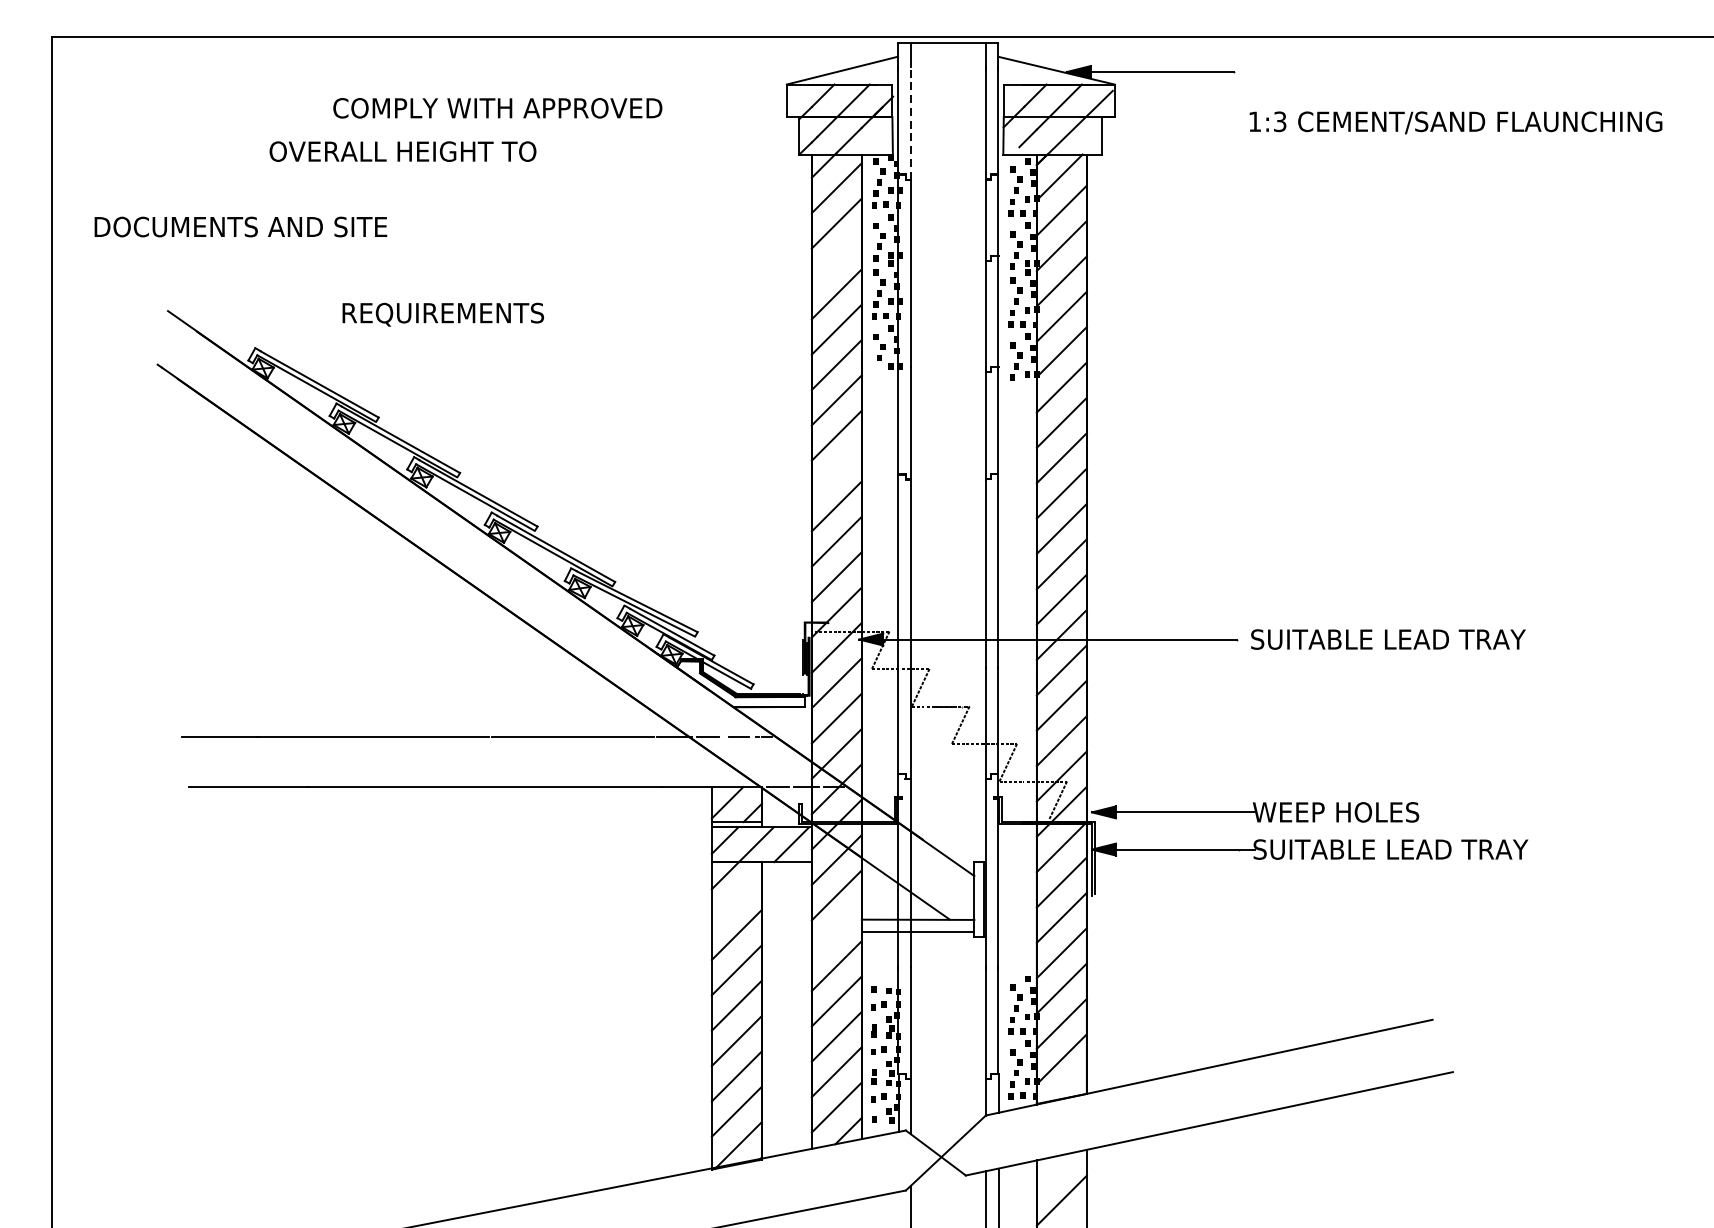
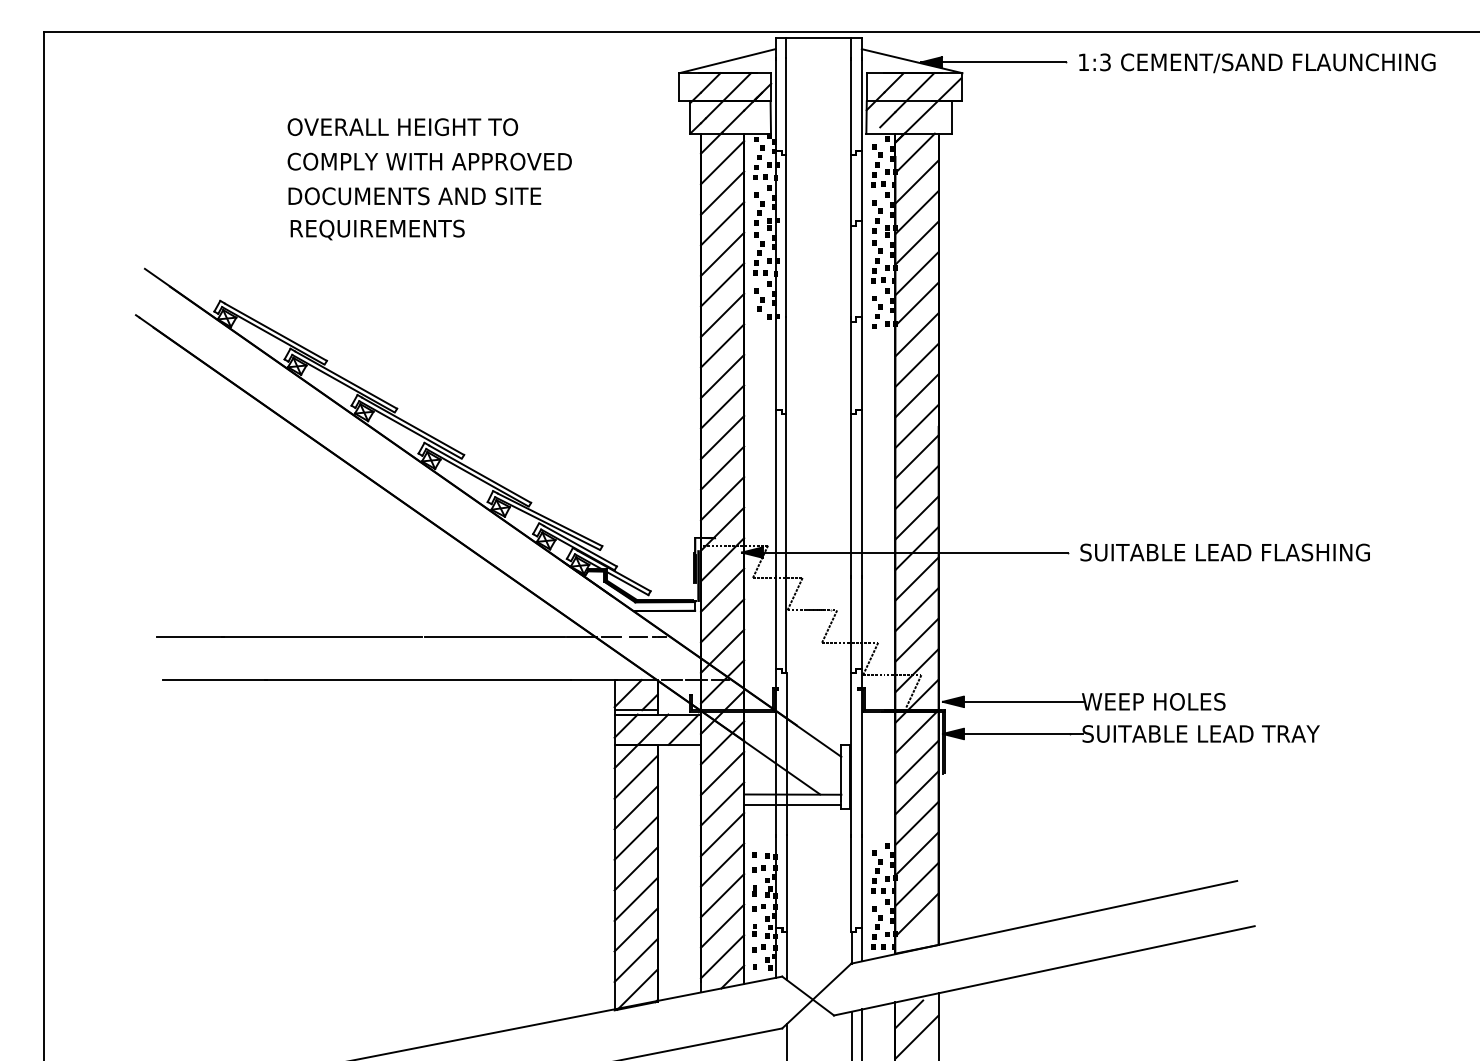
text: (497, 108) -> (429, 161), moved
line: (910, 123) -> (786, 106), dashed -> solid
text: (1456, 123) -> (1257, 63), moved
text: (402, 150) -> (402, 126), moved
text: (240, 227) -> (414, 196), moved
line: (836, 258) -> (722, 223), added
text: (443, 314) -> (377, 229), moved
line: (836, 470) -> (722, 406), added
text: (1522, 639) -> (1314, 552), SUITABLE LEAD TRAY -> SUITABLE LEAD FLASHING
line: (736, 898) -> (635, 776), added
line: (836, 930) -> (722, 803), added
line: (1053, 1174) -> (909, 1014), added

